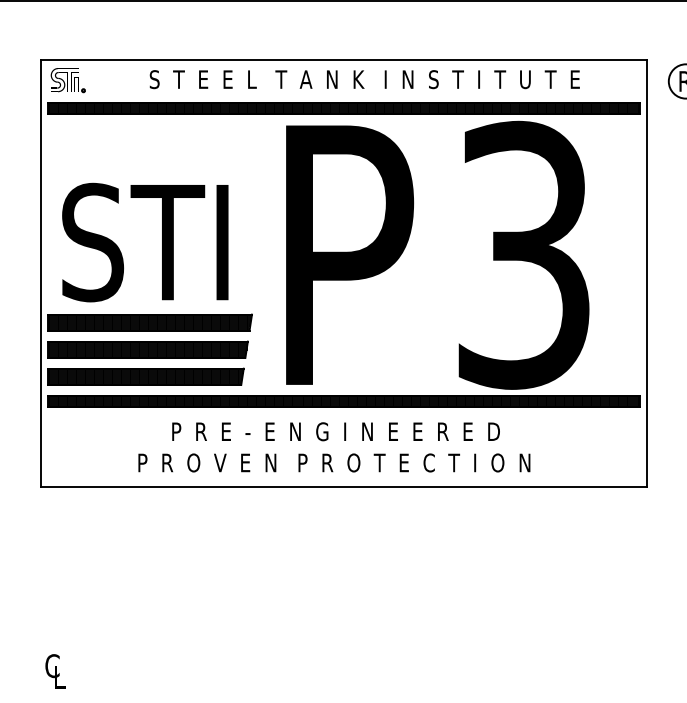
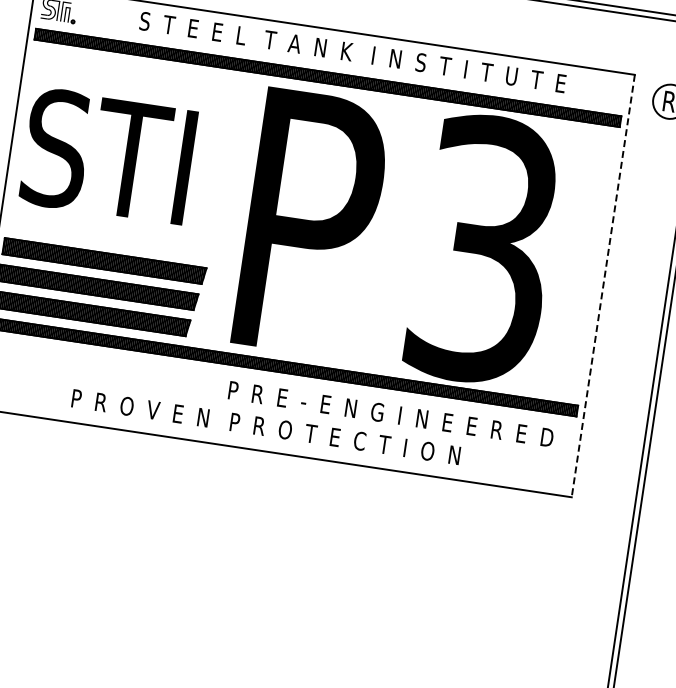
text: (145, 242) -> (108, 156), moved
line: (647, 273) -> (603, 286), solid -> dashed
text: (335, 431) -> (390, 413), moved

